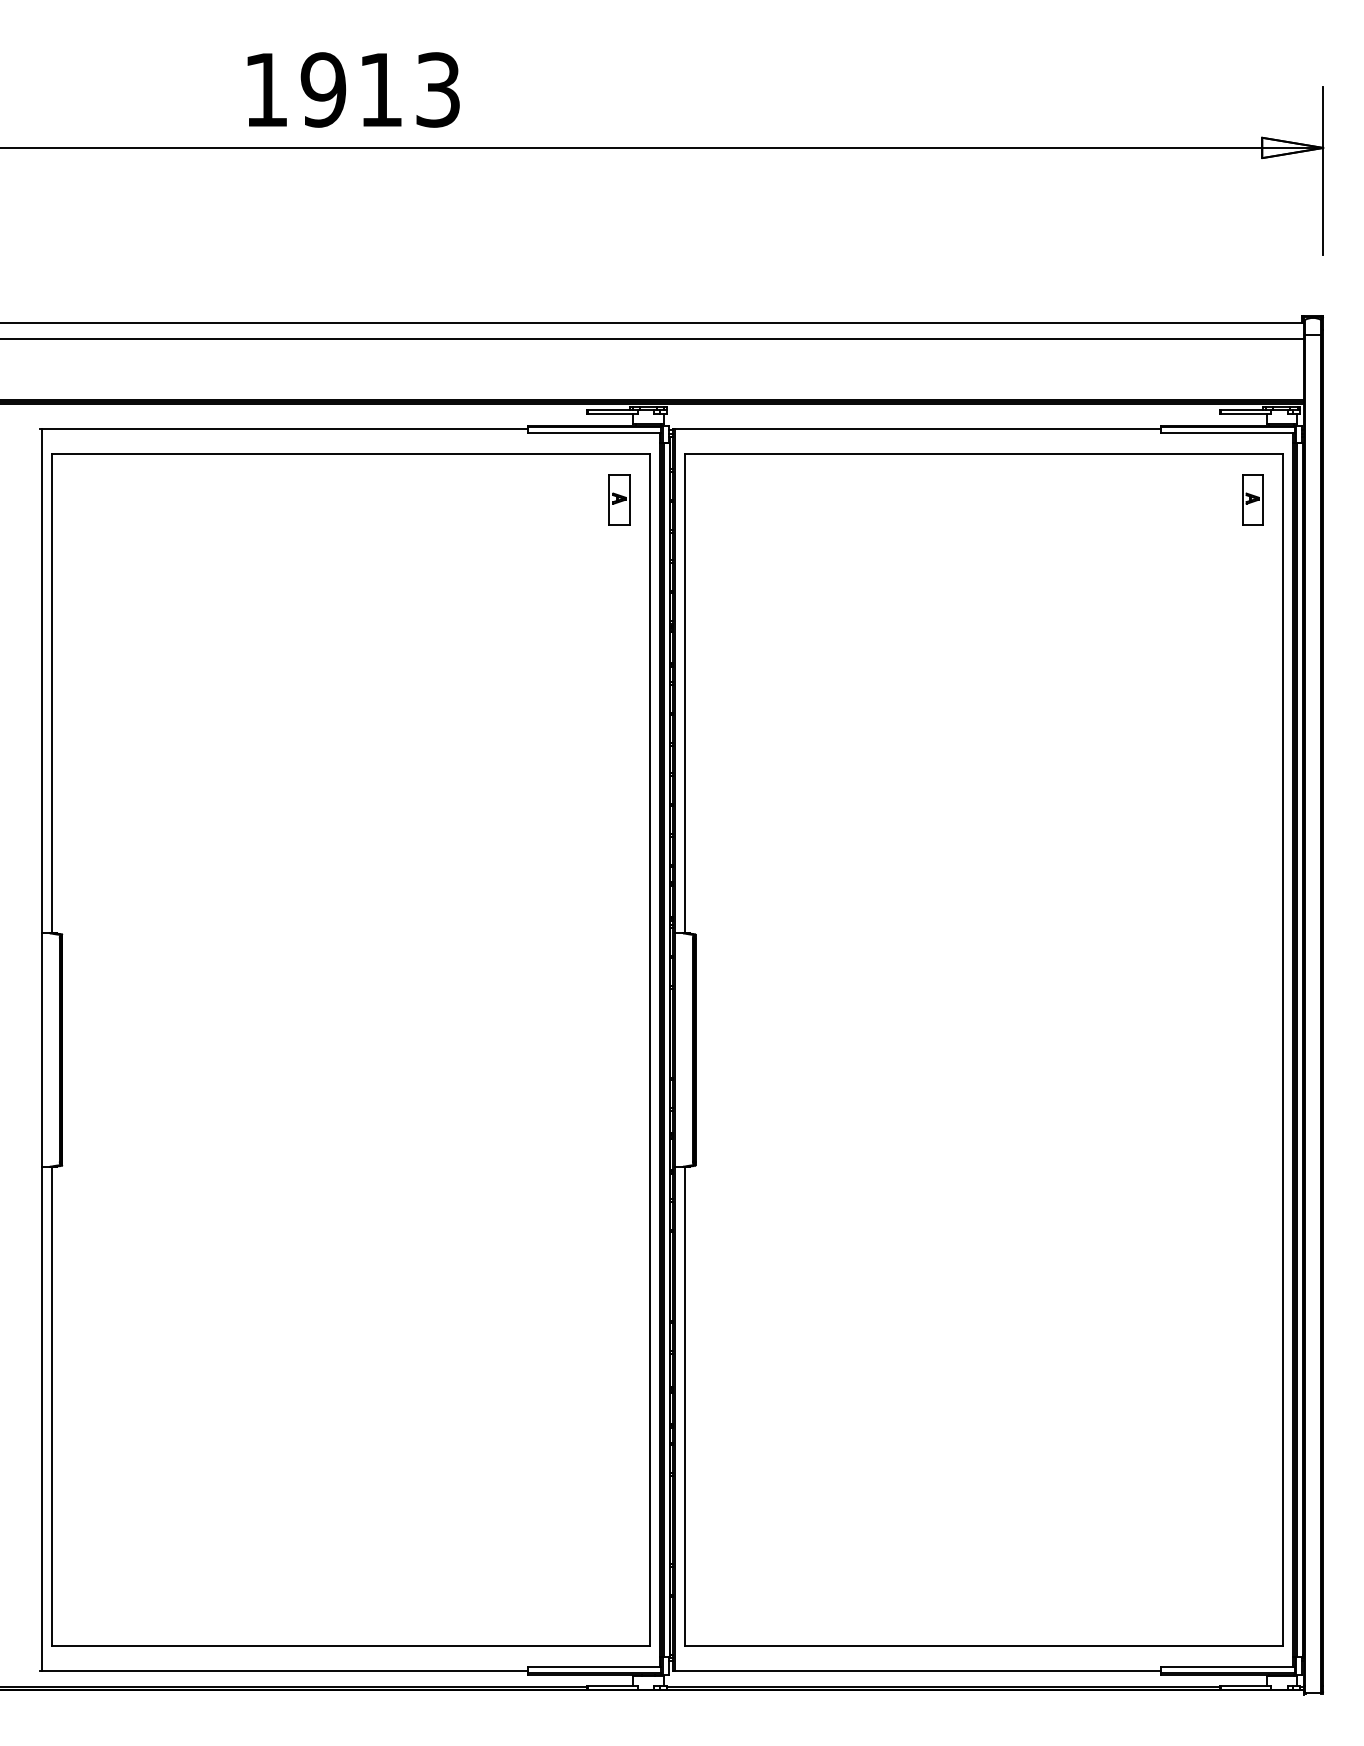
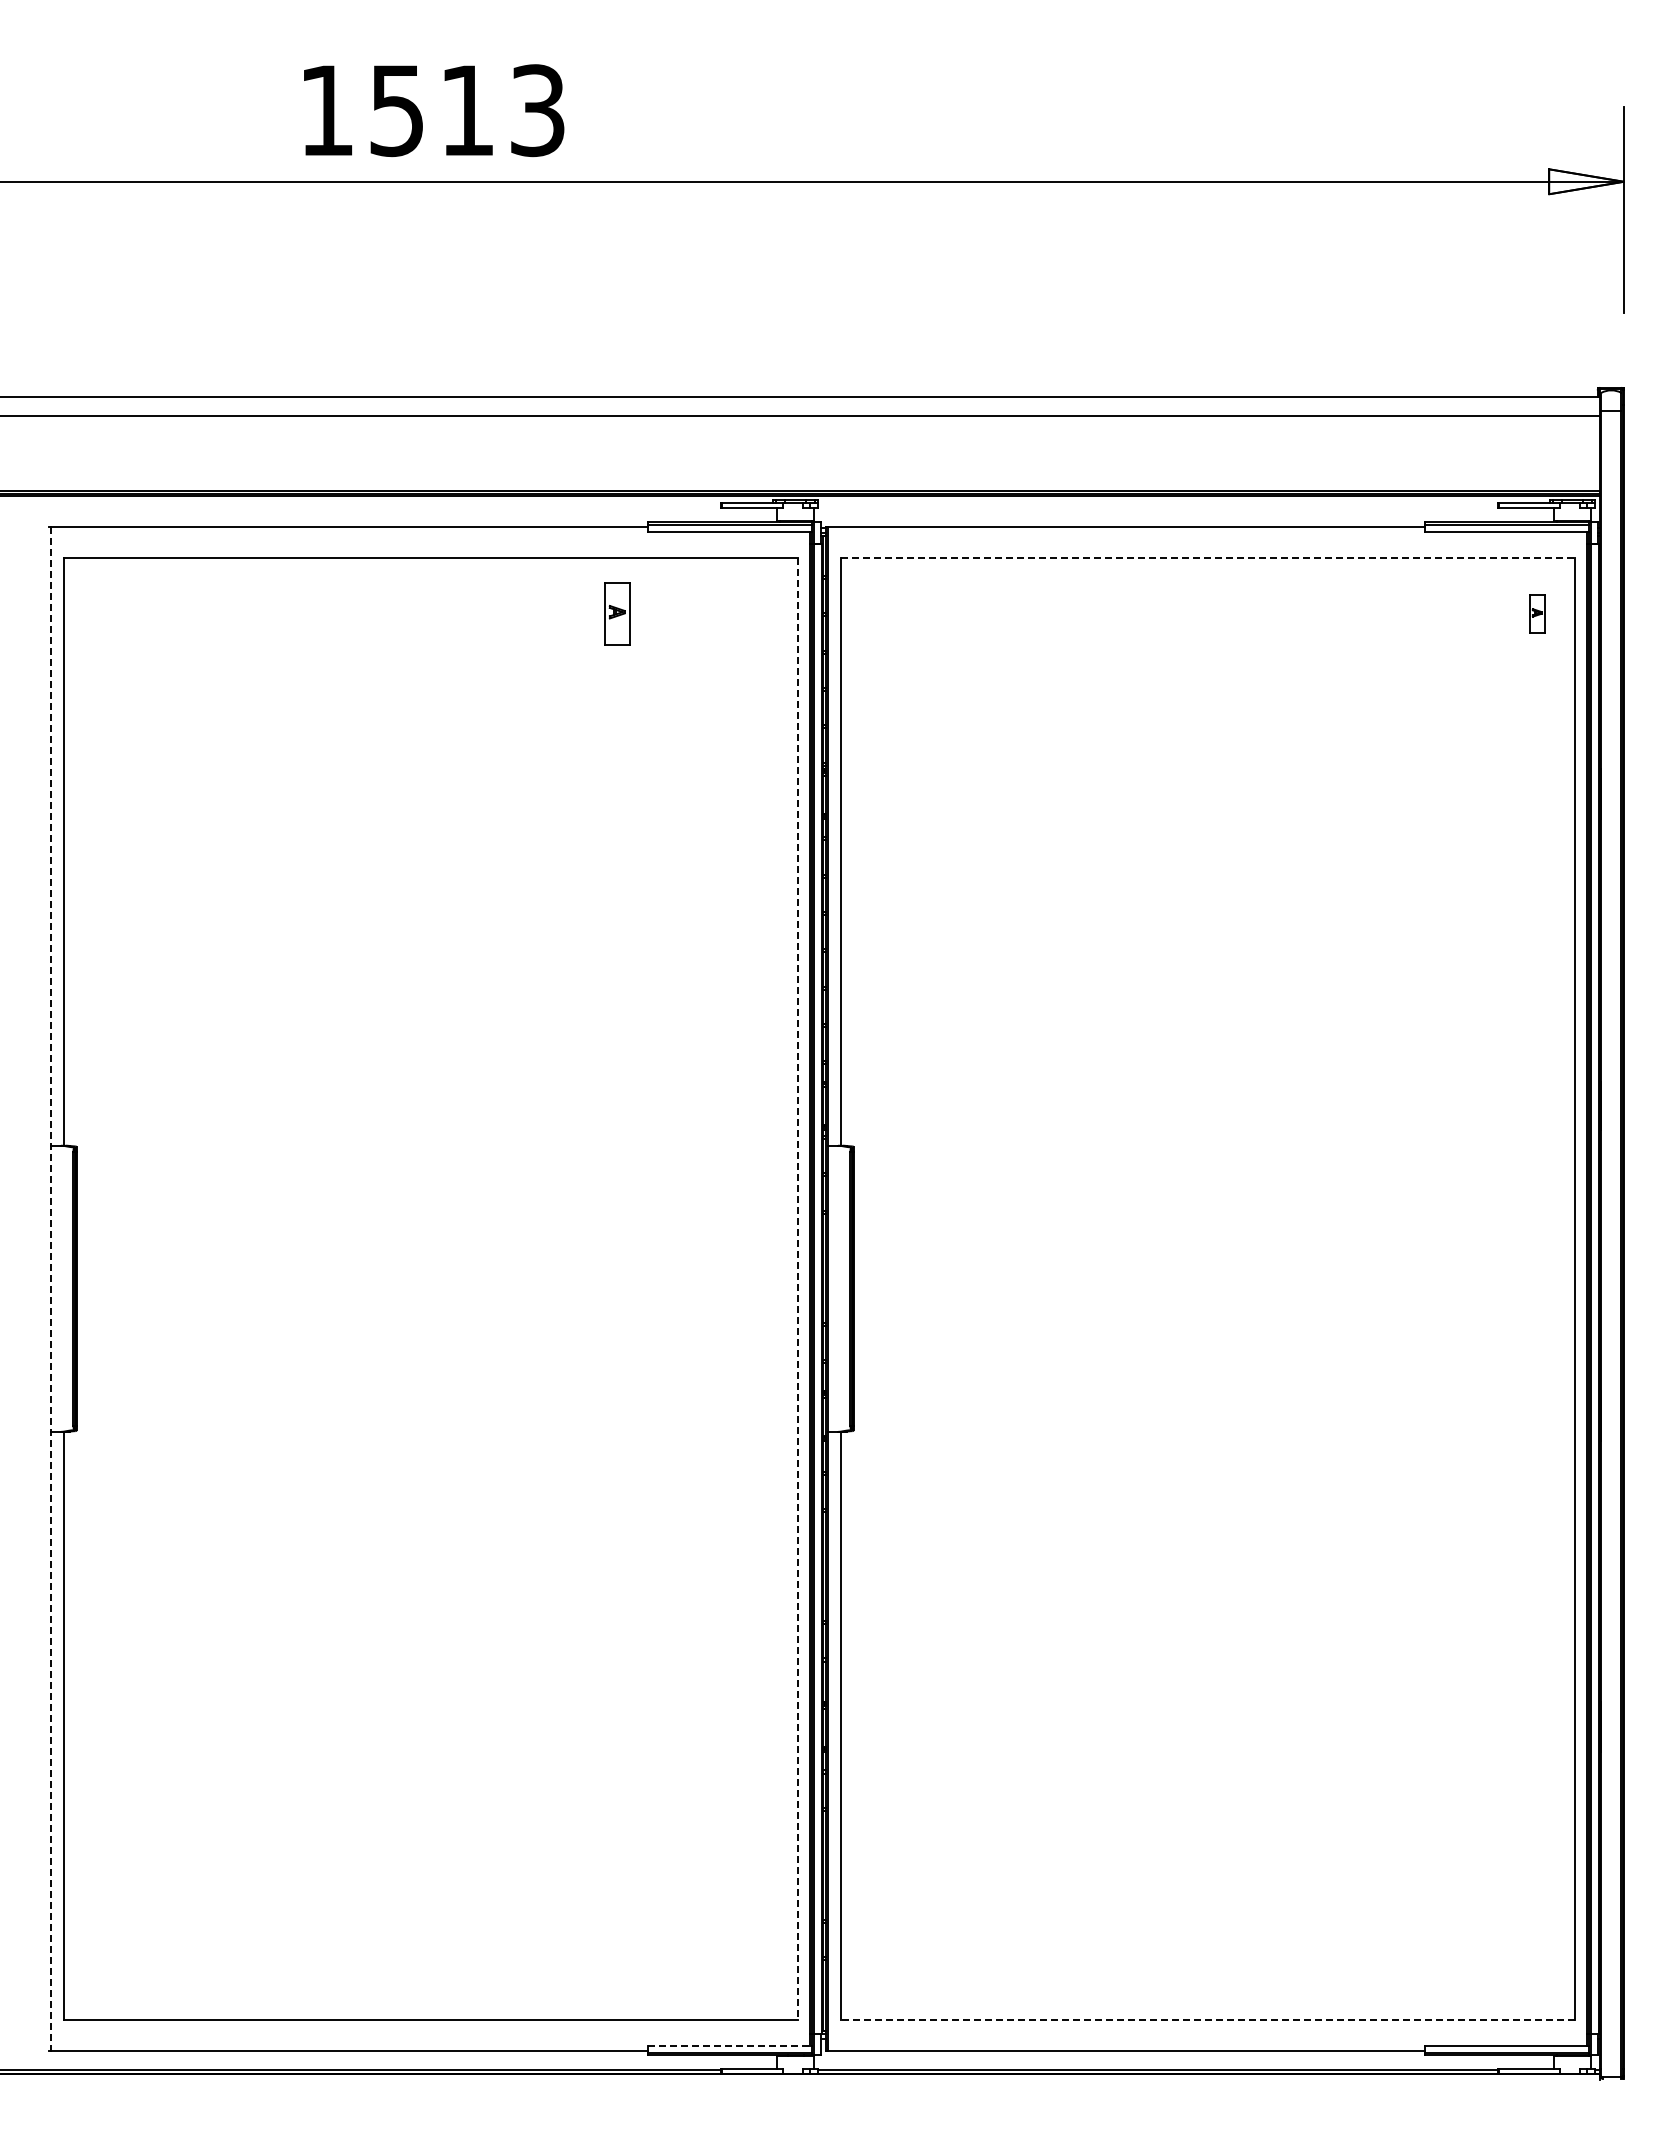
text: (323, 89) -> (396, 110), 1913 -> 1513
line: (984, 454) -> (1208, 557), solid -> dashed
part: (619, 499) -> (617, 613), moved
part: (1252, 499) -> (1537, 613), size x0.6
line: (649, 1049) -> (797, 1288), solid -> dashed
line: (41, 1050) -> (51, 1289), solid -> dashed
line: (983, 1645) -> (1207, 2019), solid -> dashed
line: (594, 1666) -> (729, 2045), solid -> dashed

